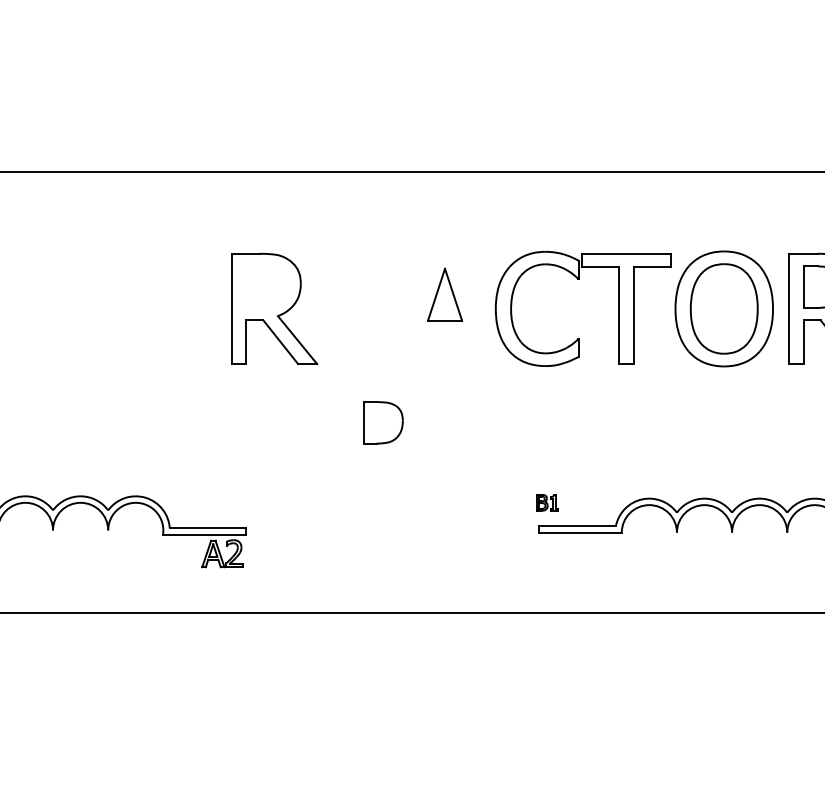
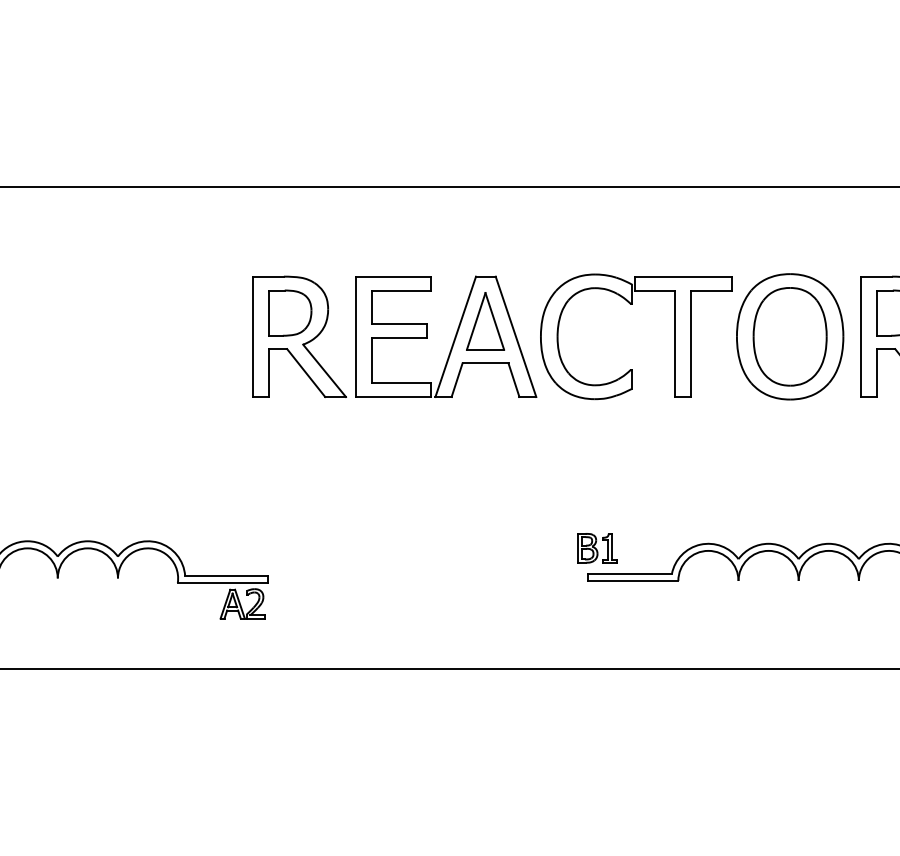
part: (415, 311) -> (453, 339), added
part: (383, 422) -> (290, 312), moved
part: (547, 502) -> (597, 548), size x1.67

